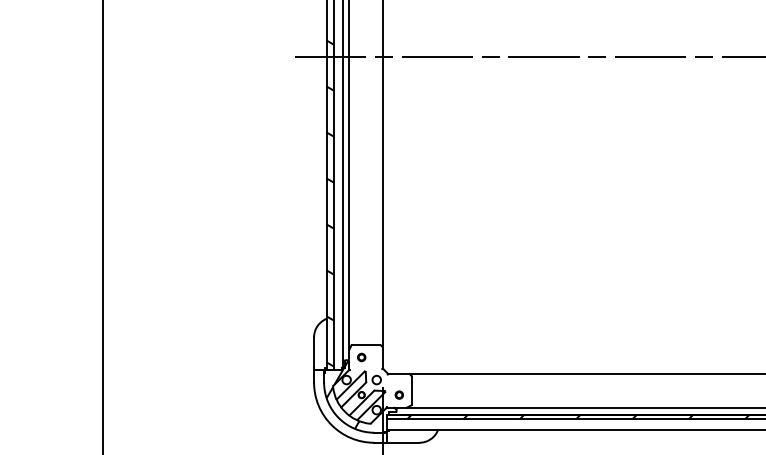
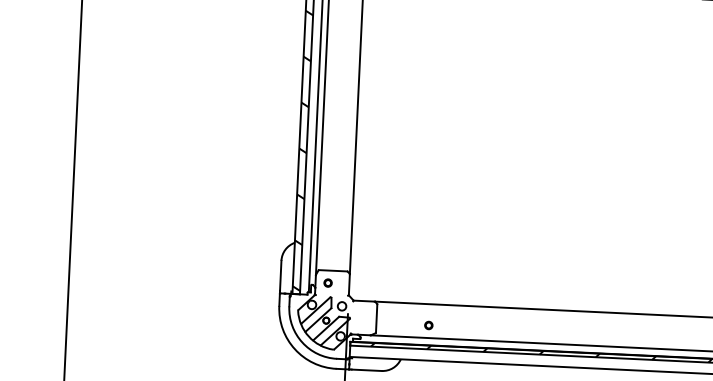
hatch: (342, 394) -> (307, 319), removed
part: (398, 394) -> (428, 324), moved

